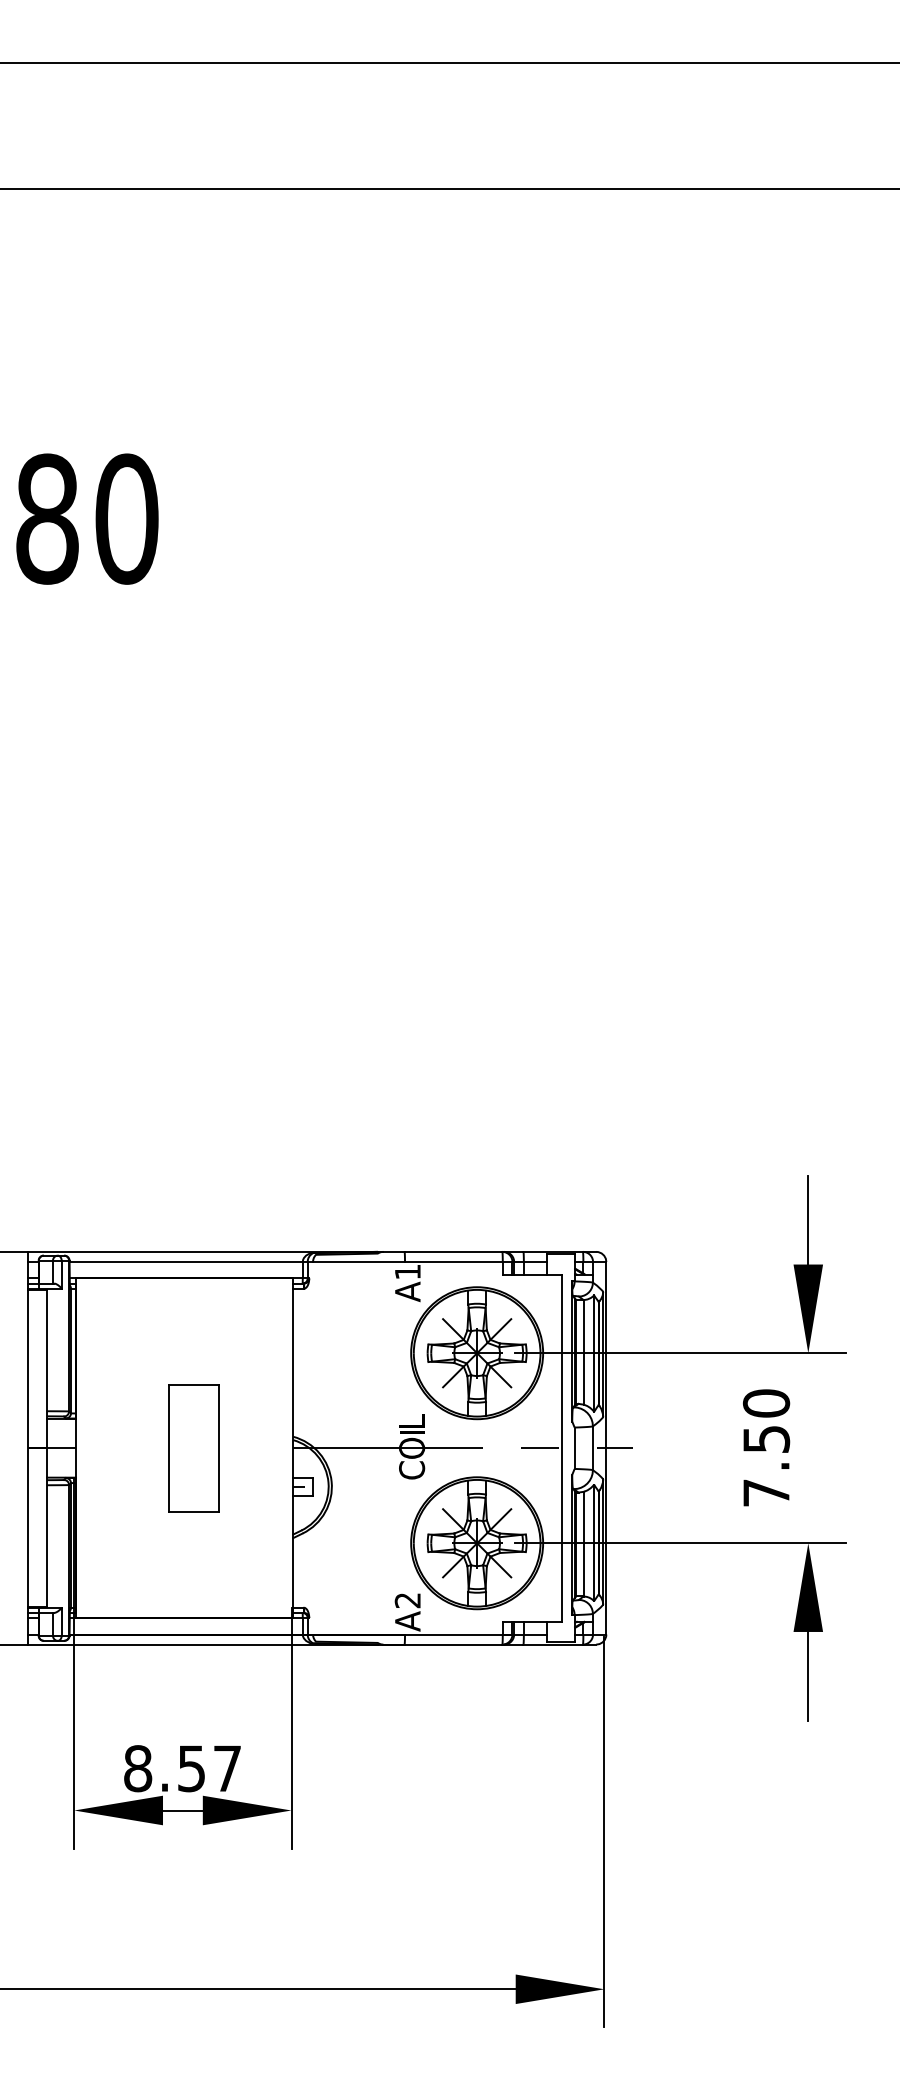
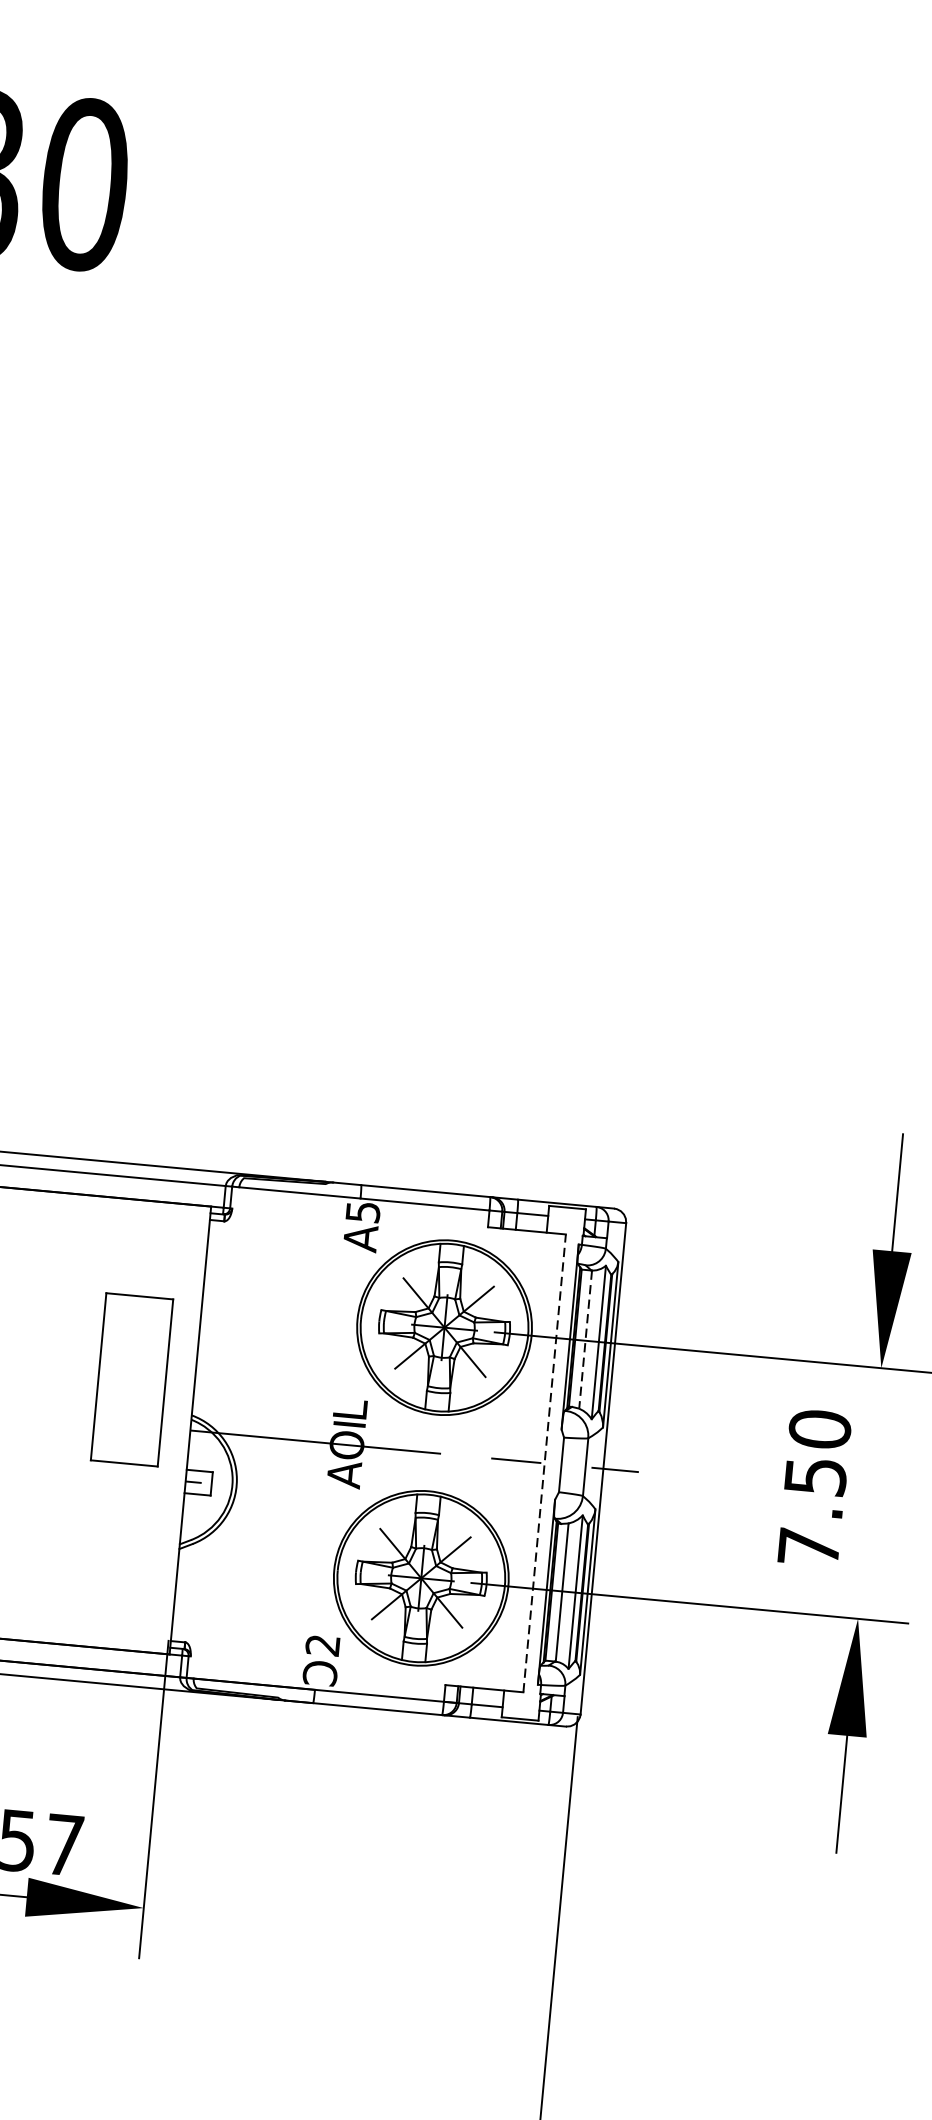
text: (407, 1271) -> (362, 1211), 1 -> 5
line: (584, 1352) -> (586, 1339), solid -> dashed
part: (193, 1448) -> (131, 1380), moved
line: (561, 1448) -> (544, 1463), solid -> dashed
text: (412, 1470) -> (344, 1474), C -> A
text: (407, 1621) -> (319, 1672), A -> C

